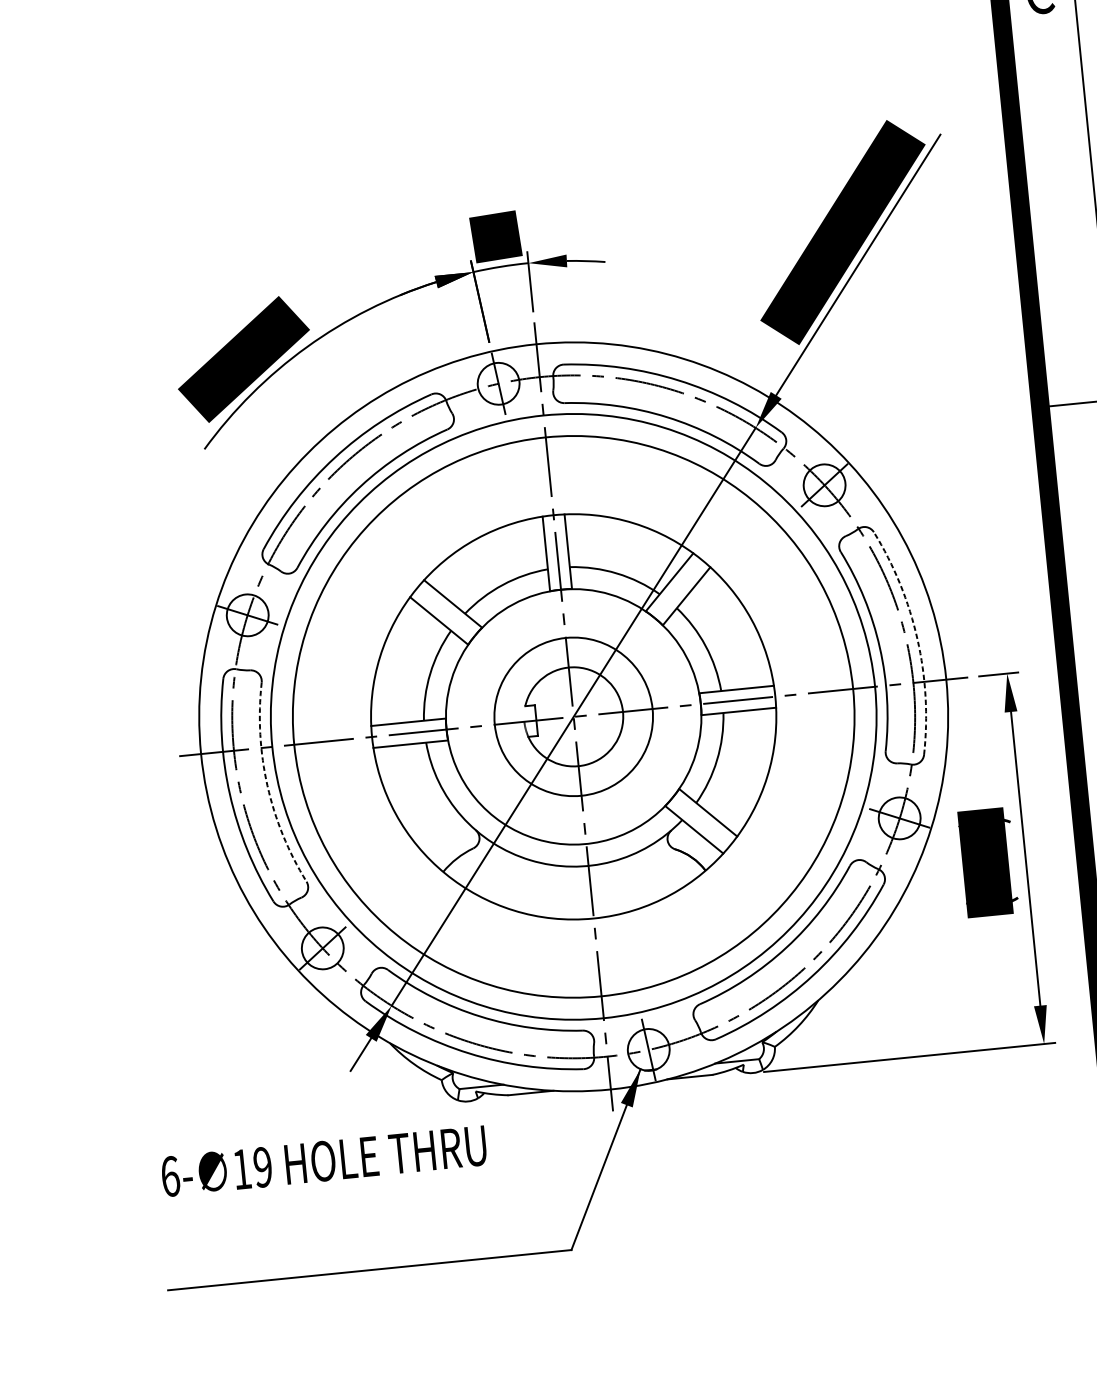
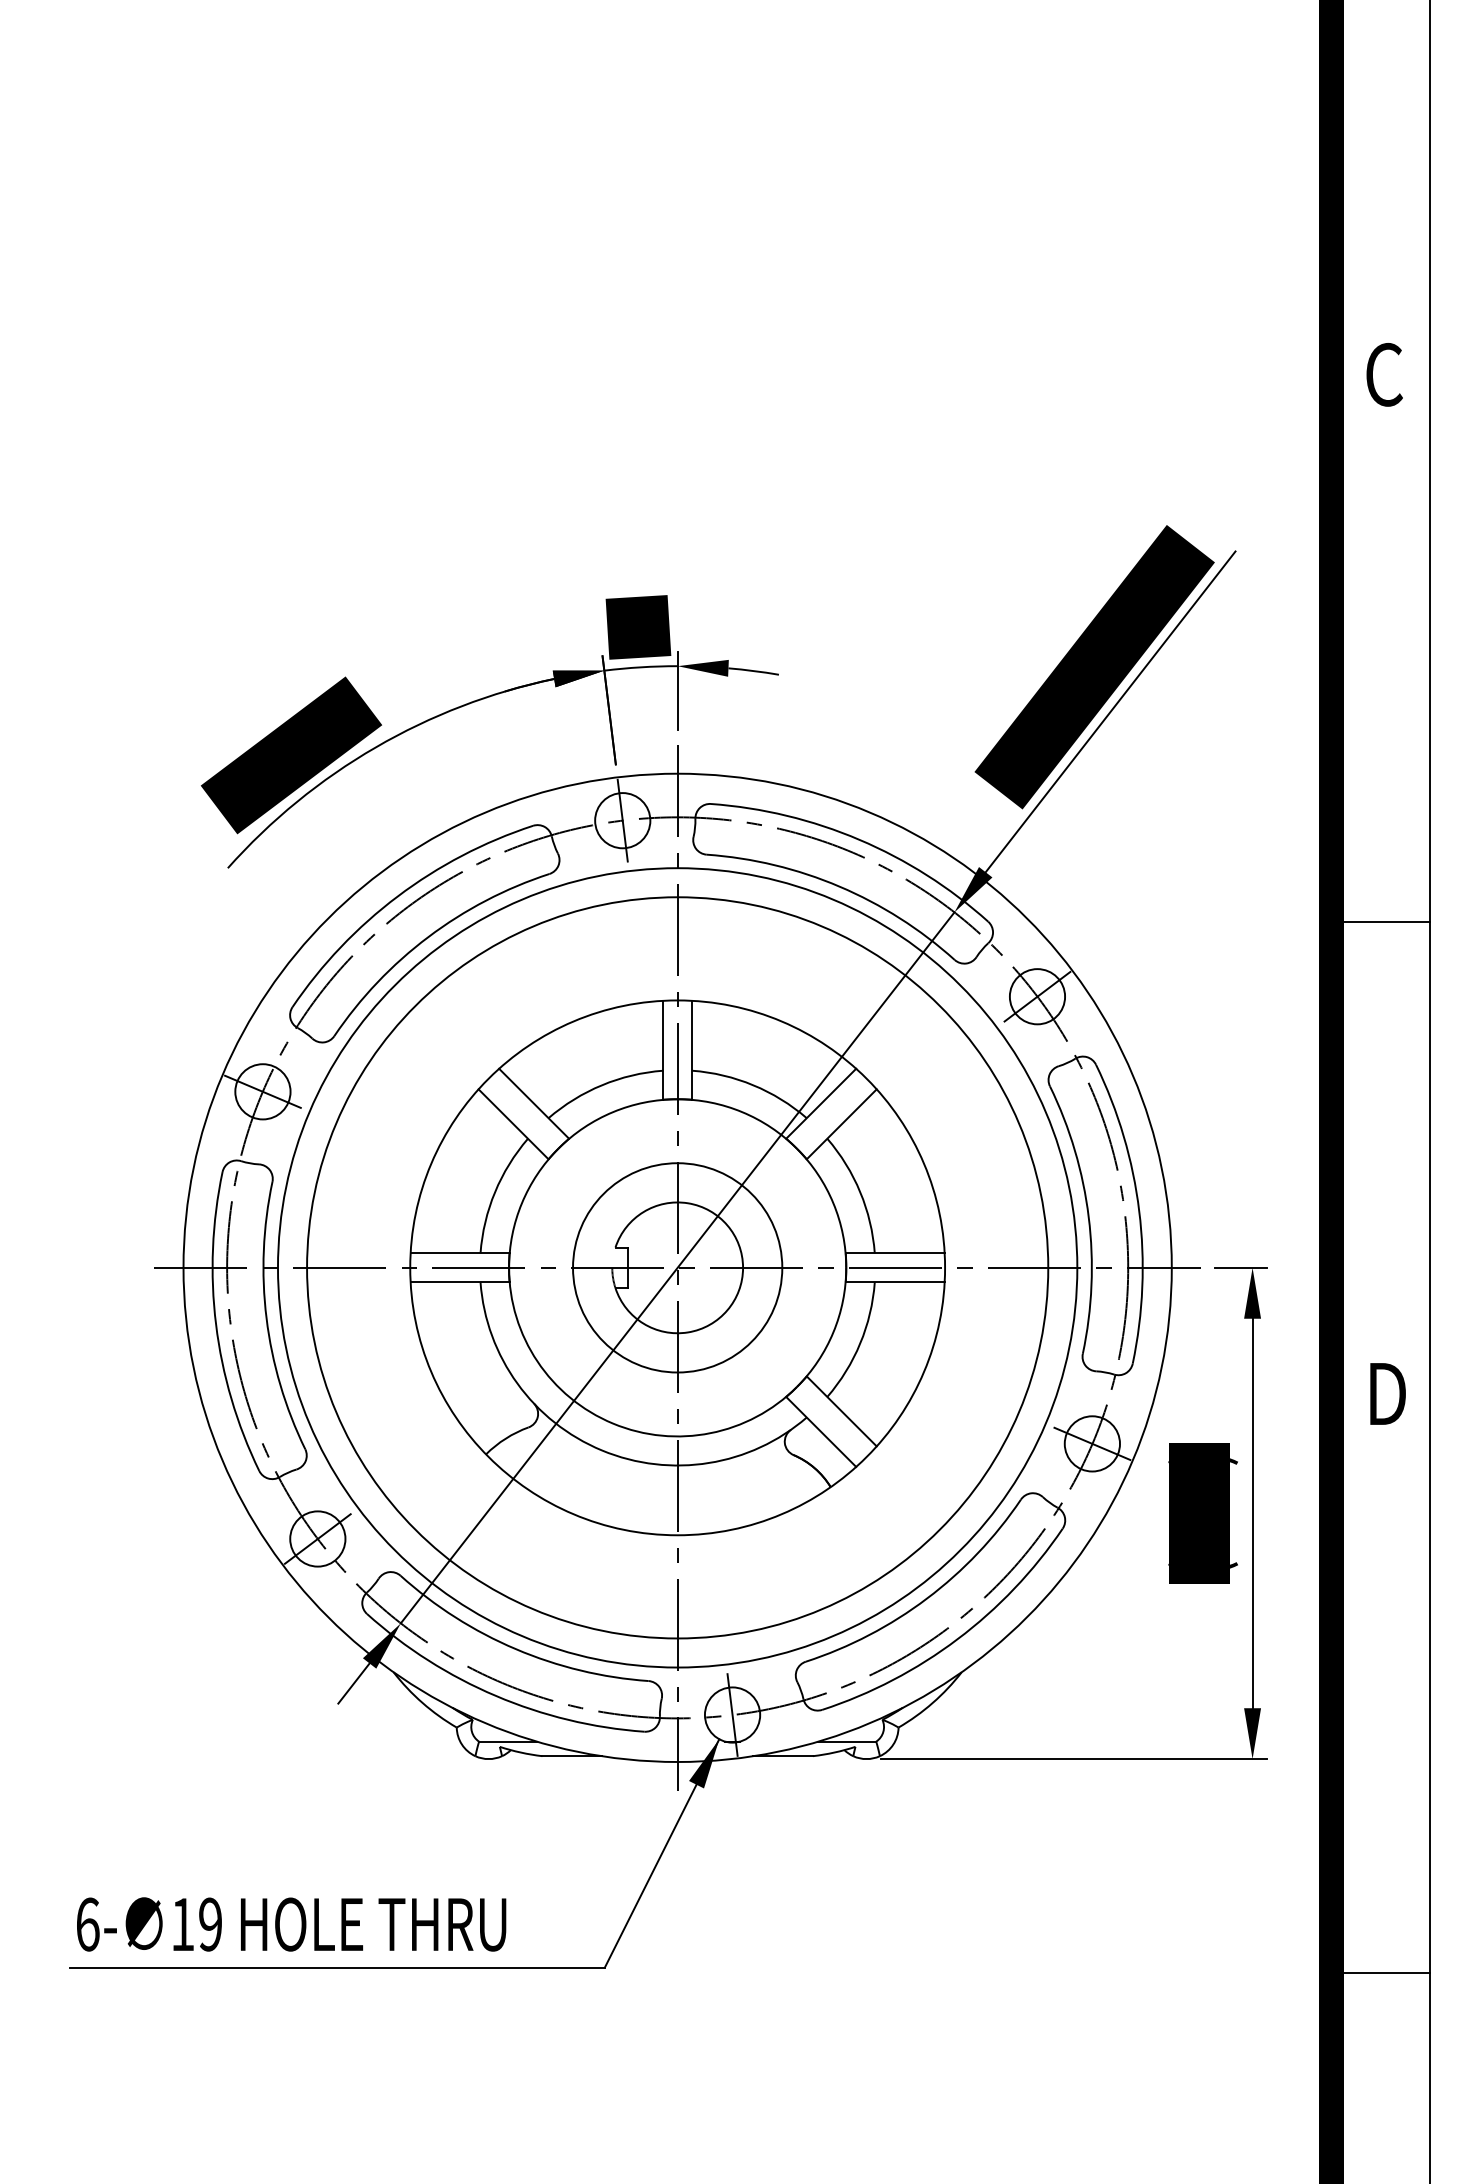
arc: (917, 639) -> (1139, 1211), dashed -> solid
arc: (267, 786) -> (266, 1318), dashed -> solid
text: (323, 1161) -> (291, 1924), moved

